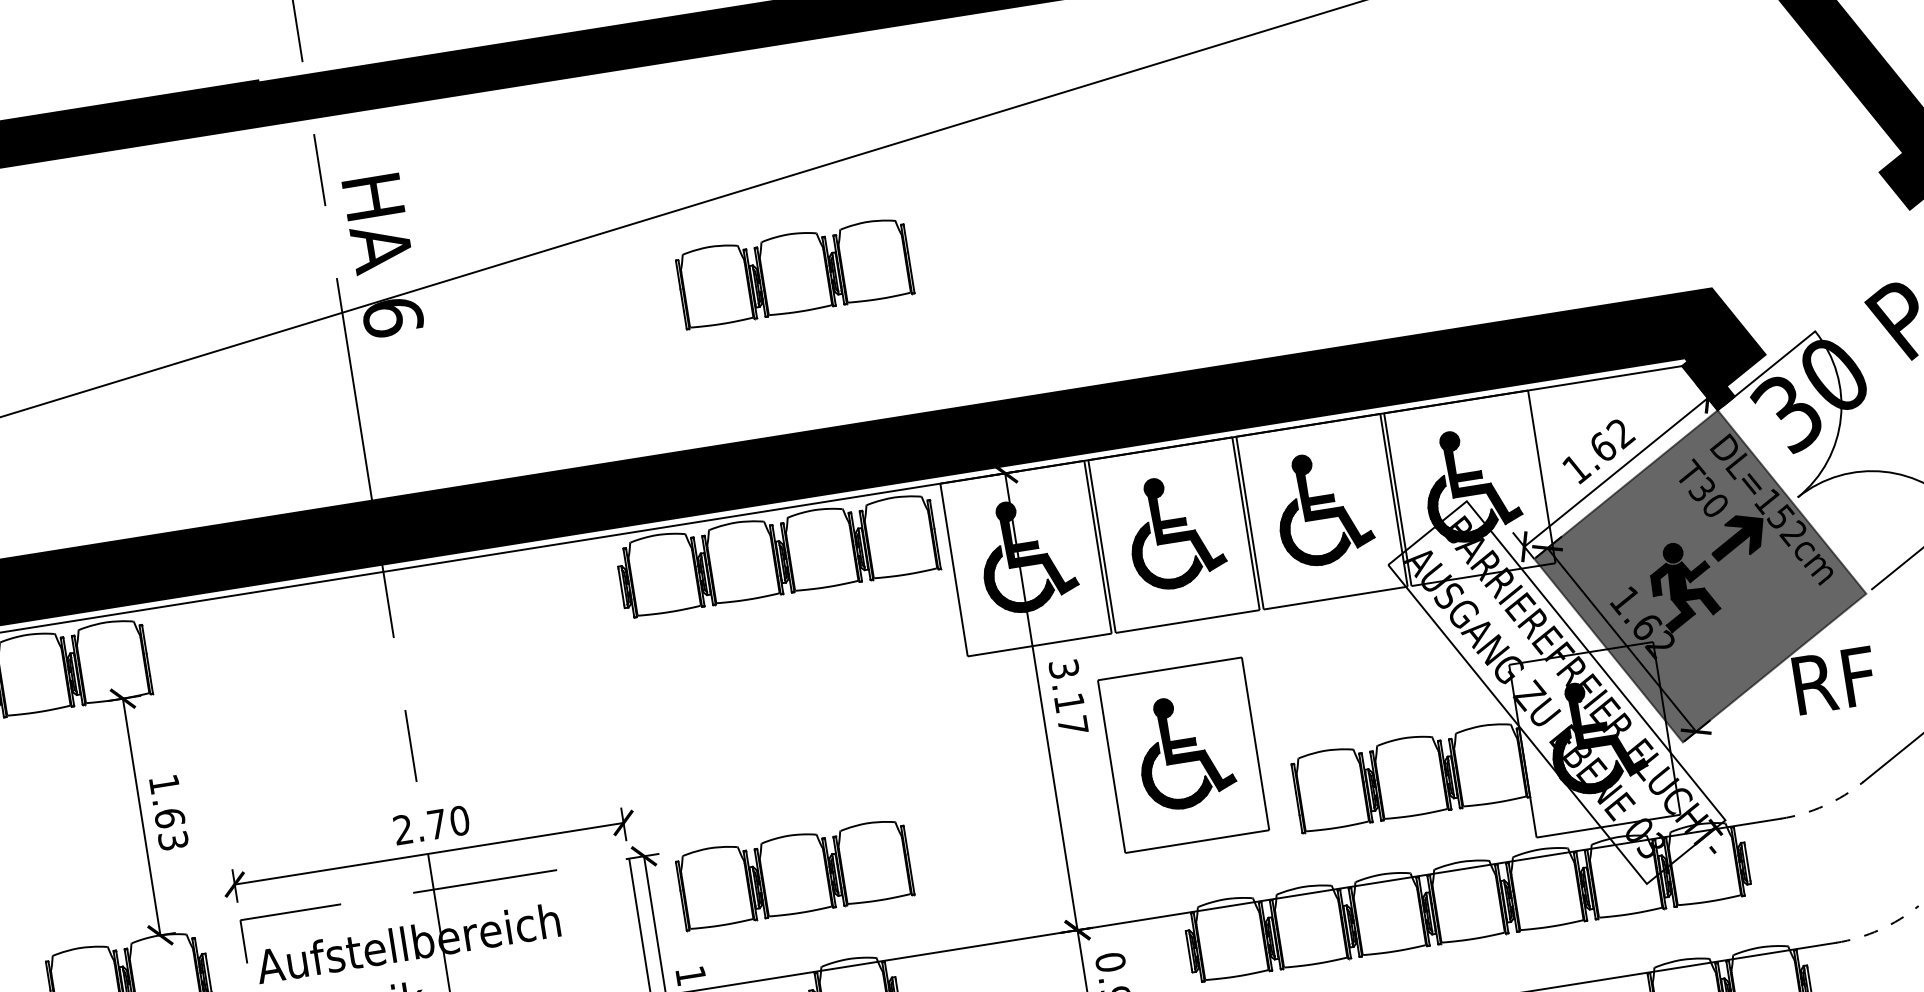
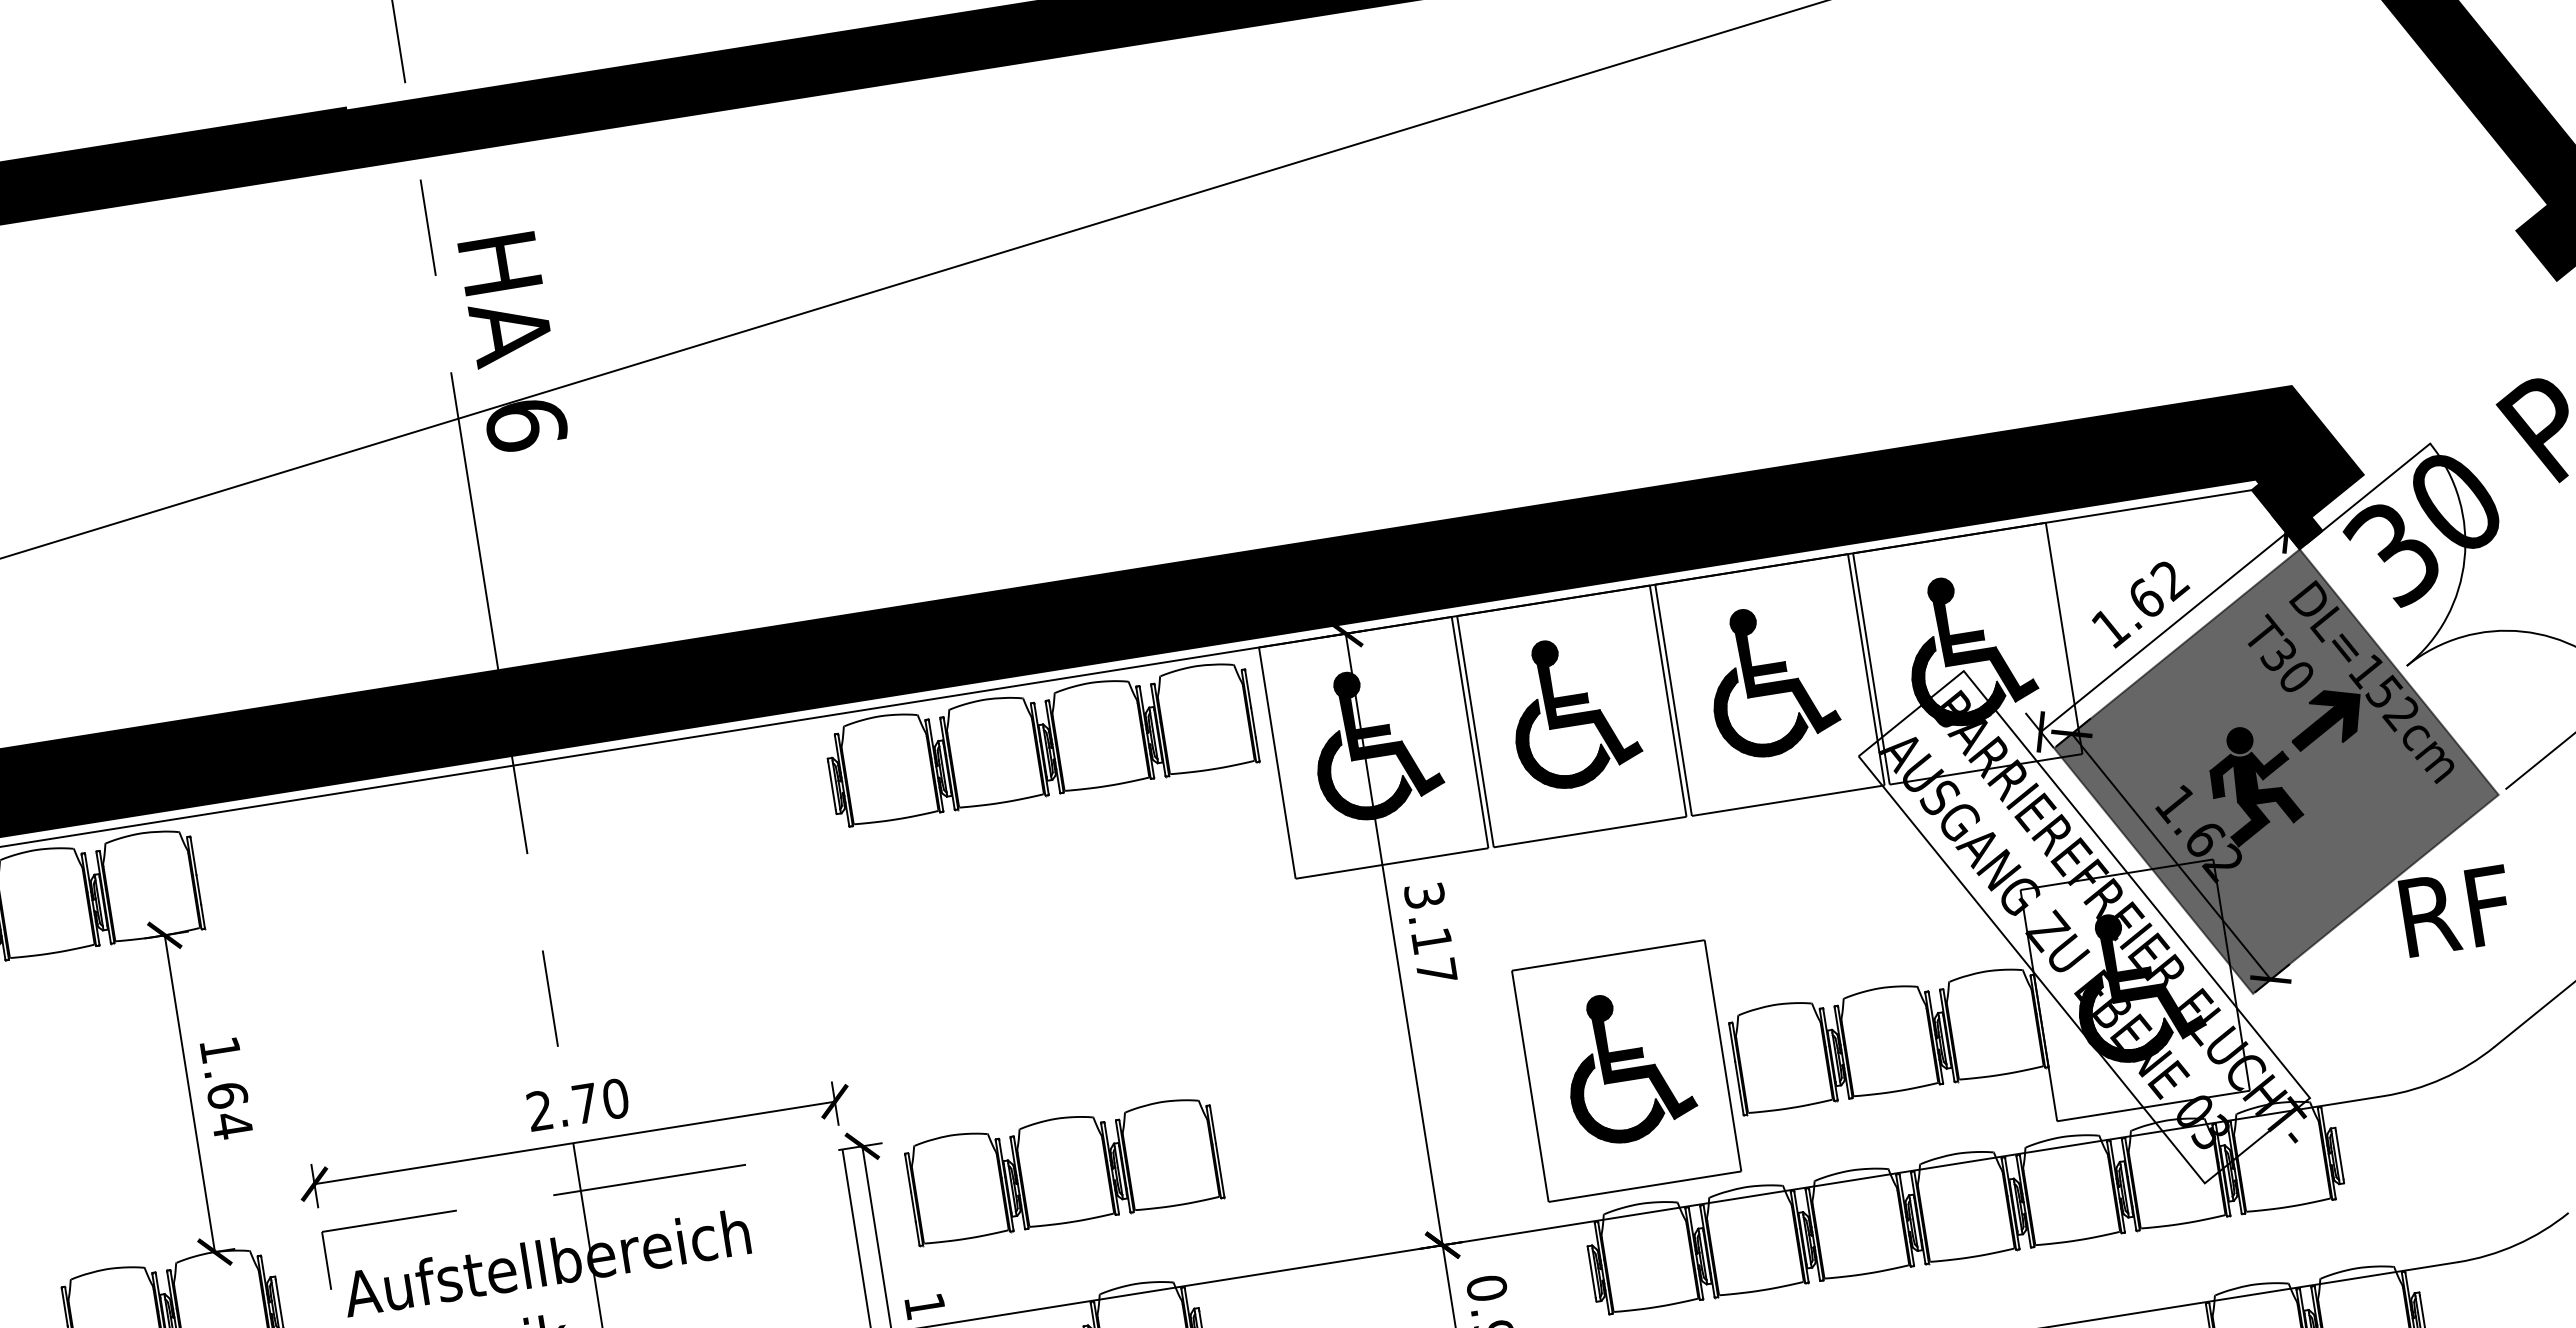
part: (795, 275) -> (1064, 368), removed
part: (1183, 754) -> (1626, 1070), moved
arc: (1824, 805) -> (2442, 1078), dashed -> solid
text: (172, 840) -> (231, 1125), 1.63 -> 1.64
arc: (1879, 929) -> (2516, 1244), dashed -> solid

